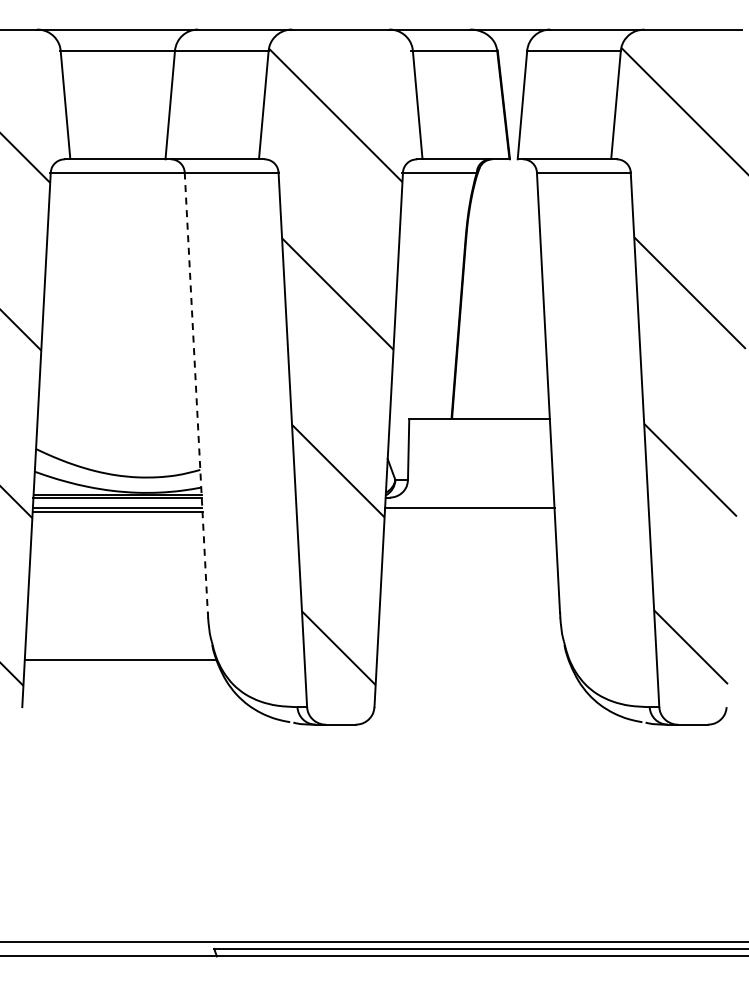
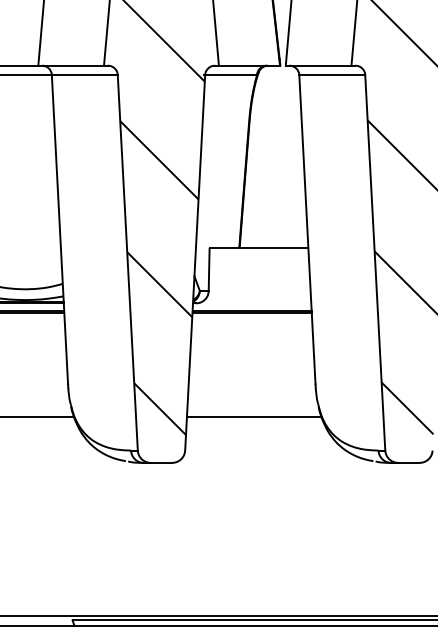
line: (196, 392) -> (60, 229), dashed -> solid
line: (469, 511) -> (251, 313), added
line: (472, 659) -> (254, 417), added

